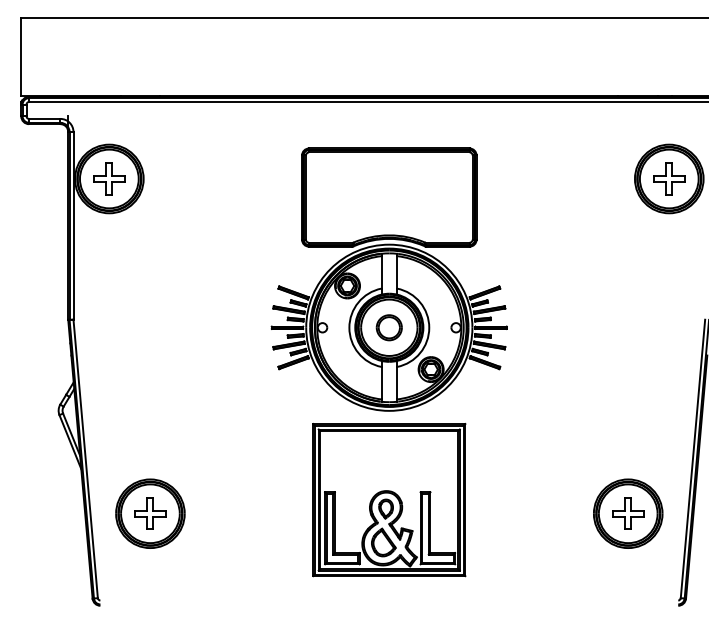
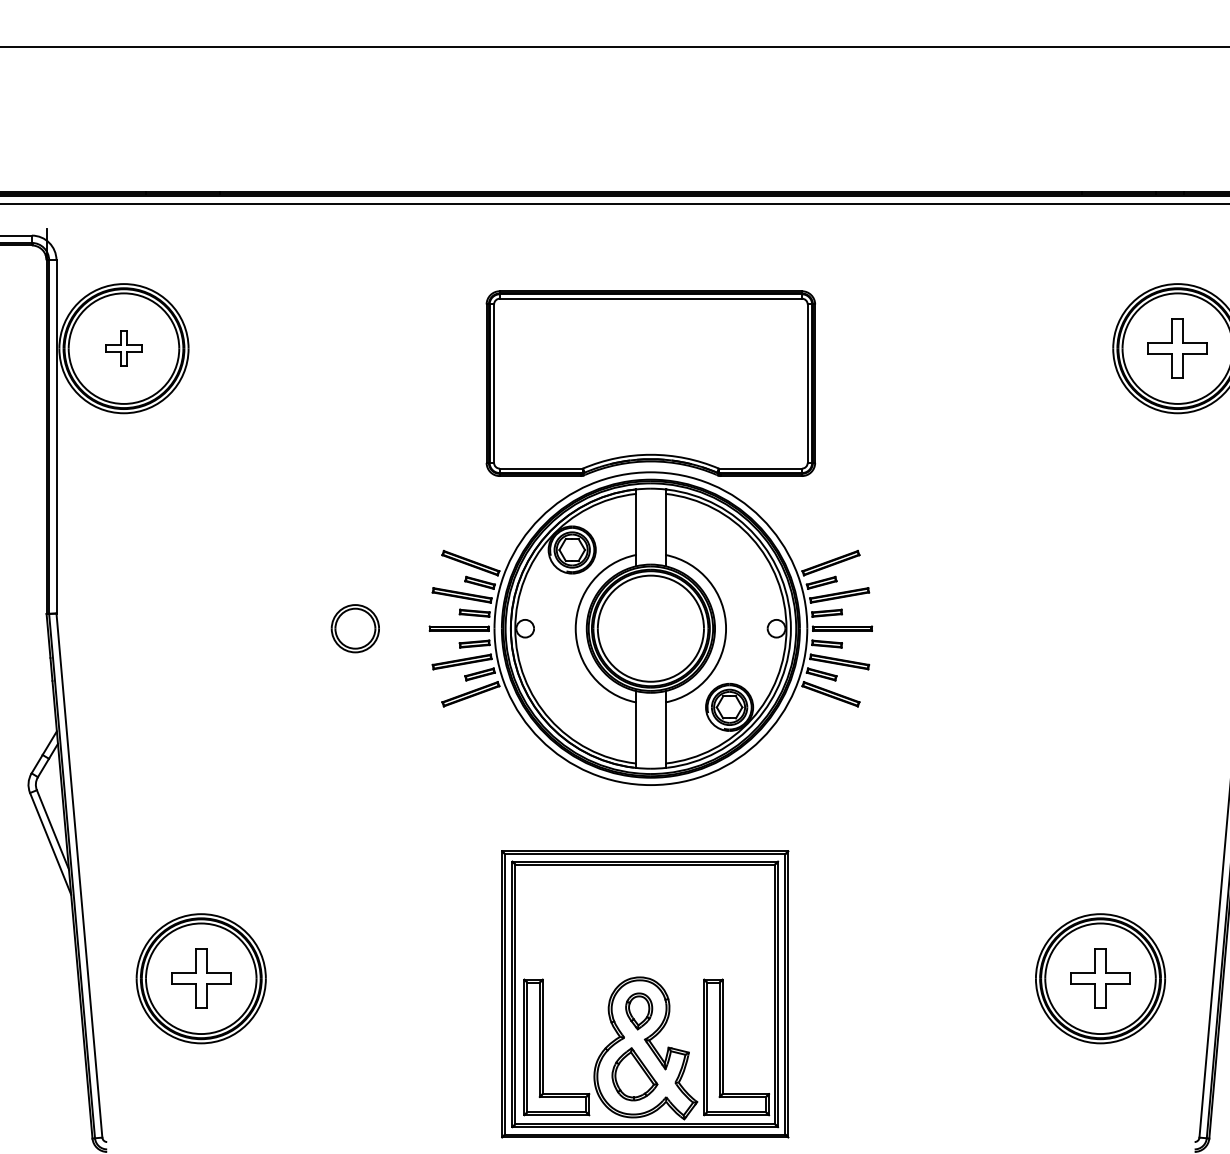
part: (109, 178) -> (124, 347), size x0.6
part: (388, 327) -> (353, 628), moved
part: (389, 500) -> (645, 995), moved

